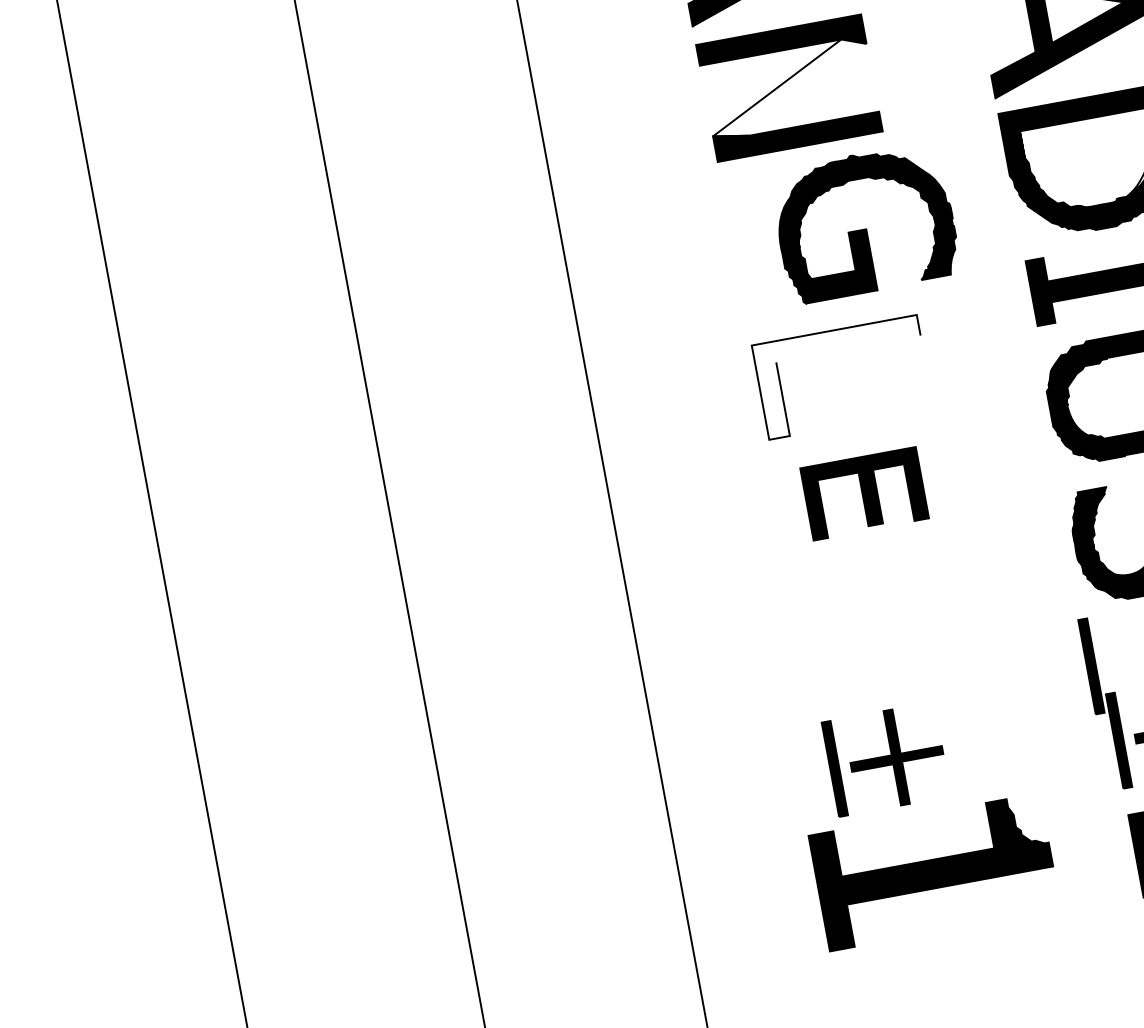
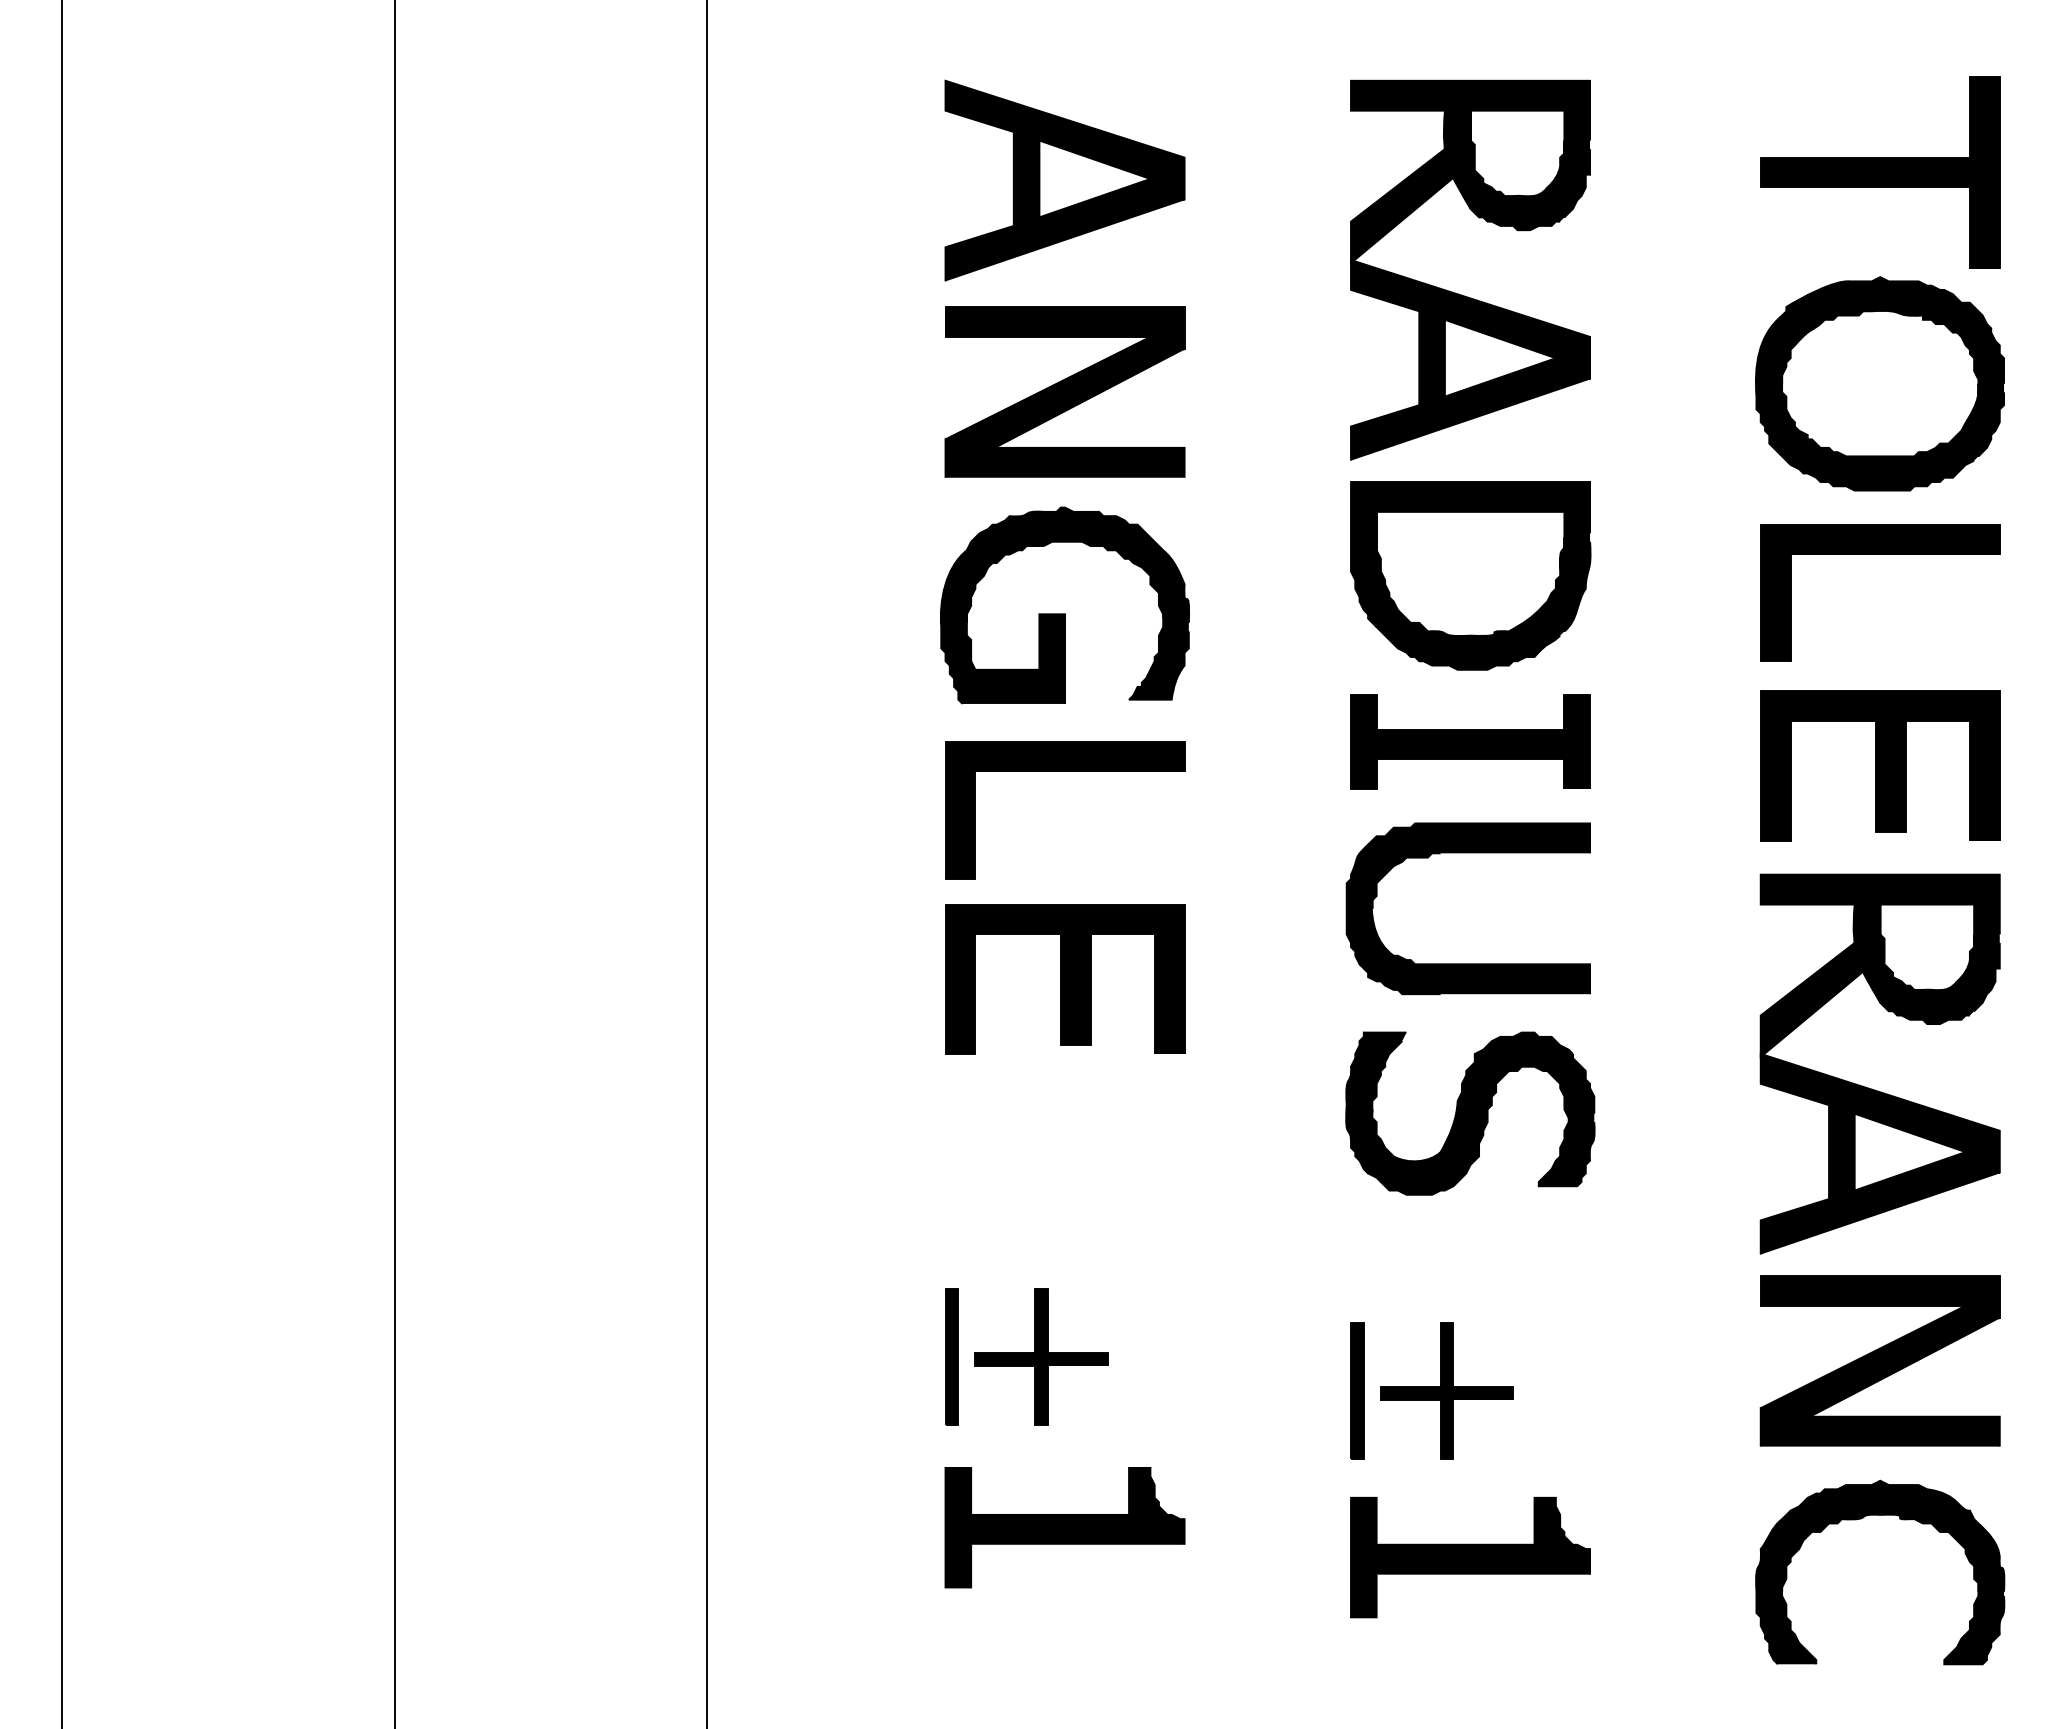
fill: (789, 88) -> (1064, 391), added
part: (865, 228) -> (1064, 613), moved
fill: (842, 377) -> (1064, 810), added
part: (864, 493) -> (1065, 979), size x1.43
part: (1091, 666) -> (1337, 1279), removed
part: (934, 872) -> (1064, 1527), size x0.71

